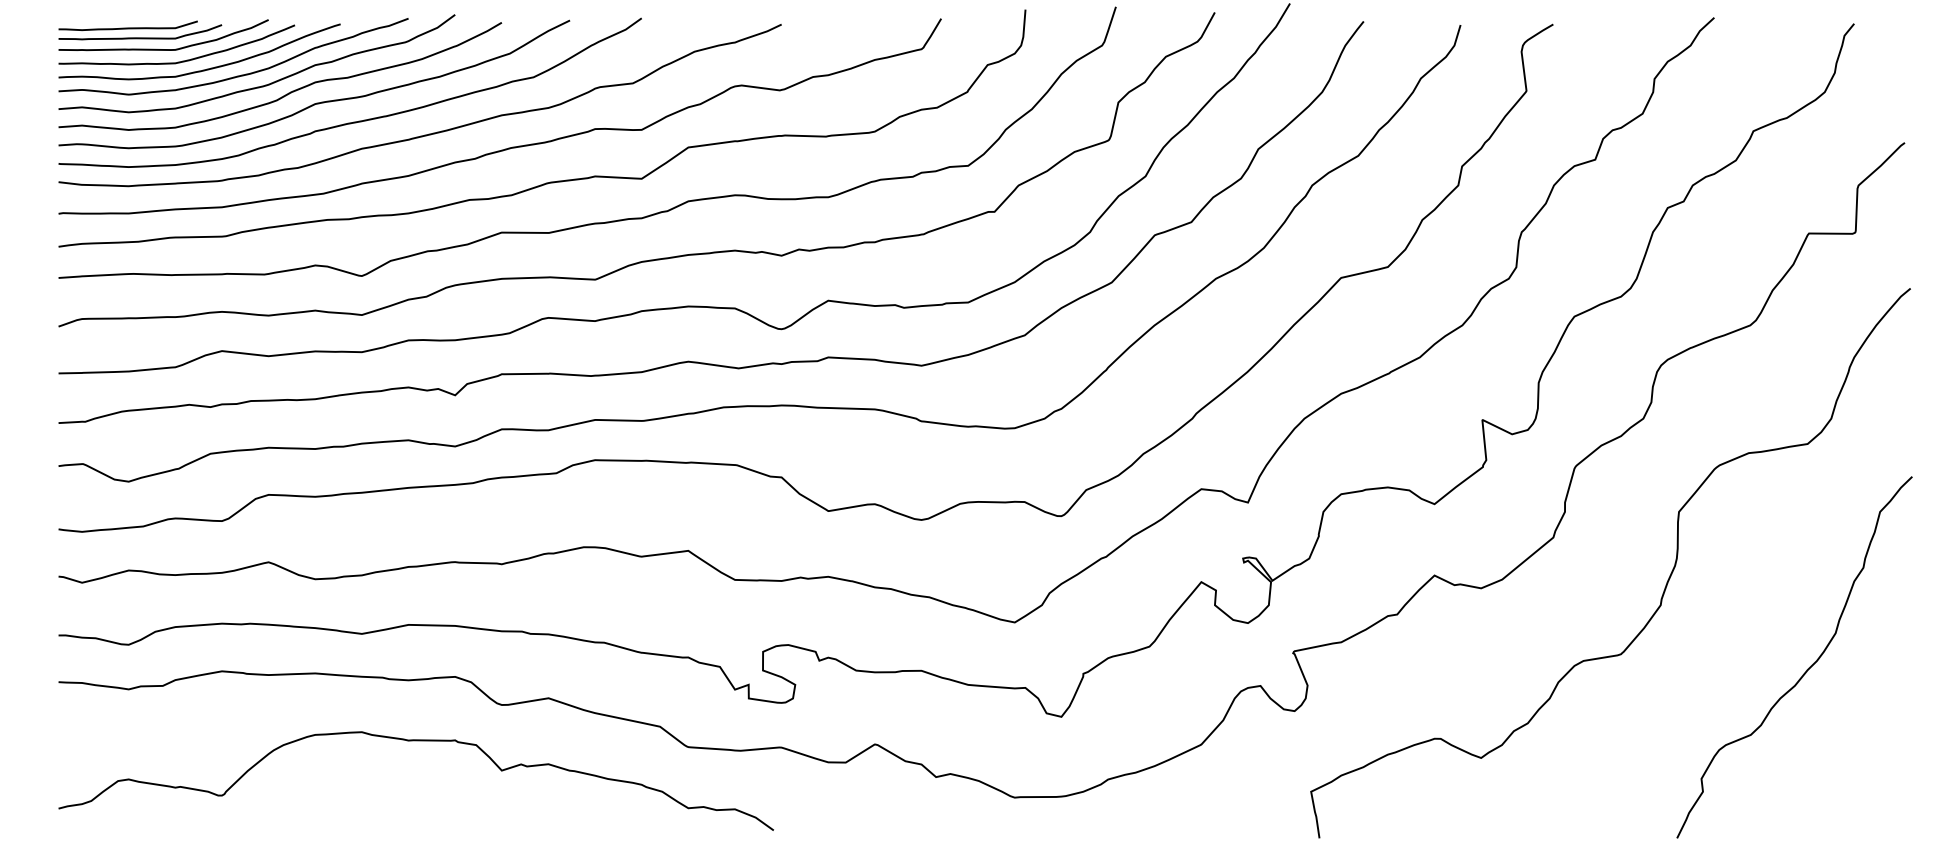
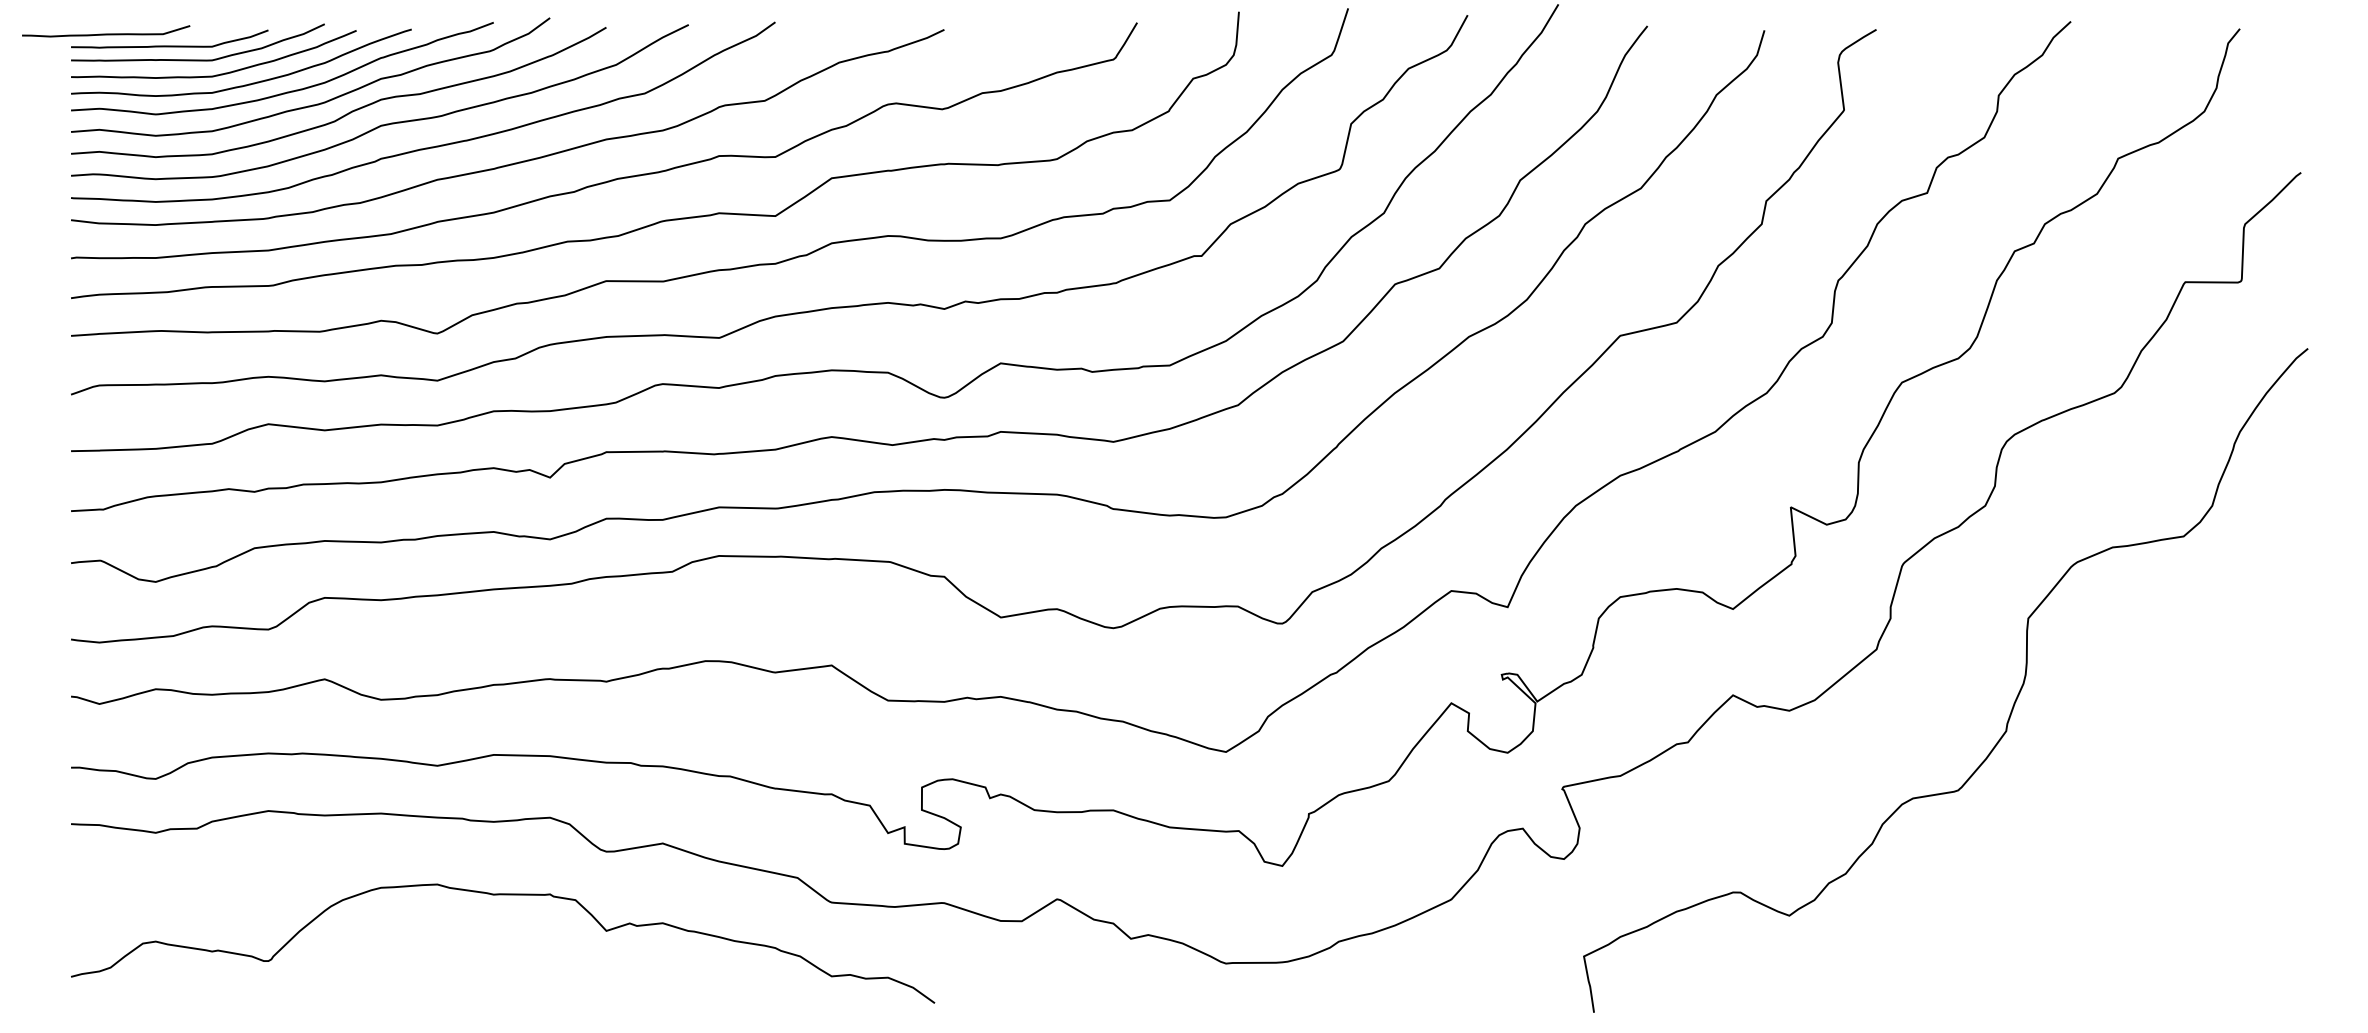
curve: (128, 27) -> (106, 33), moved
curve: (1807, 669) -> (2183, 808), removed

